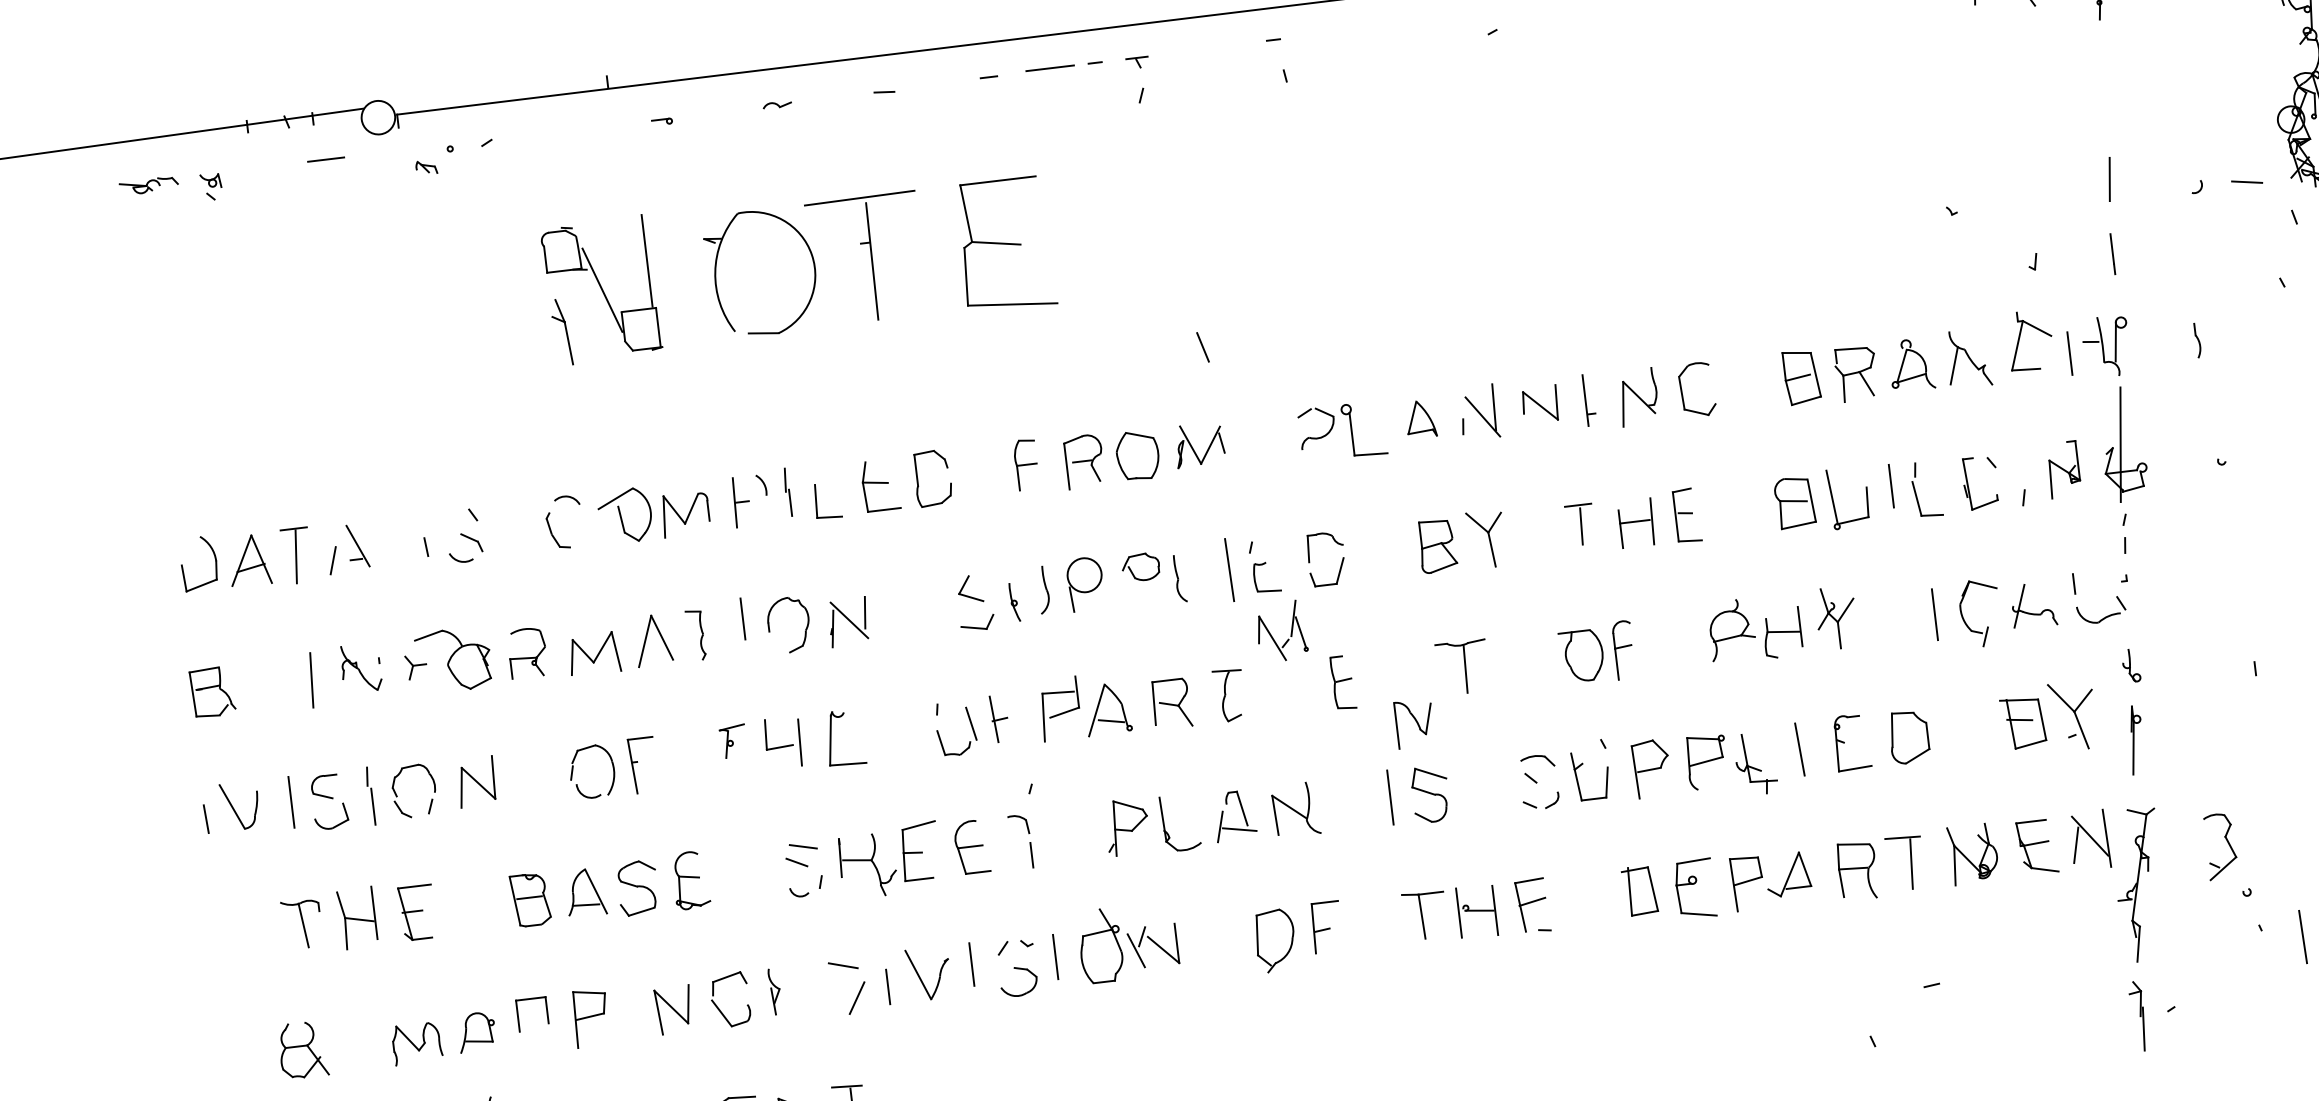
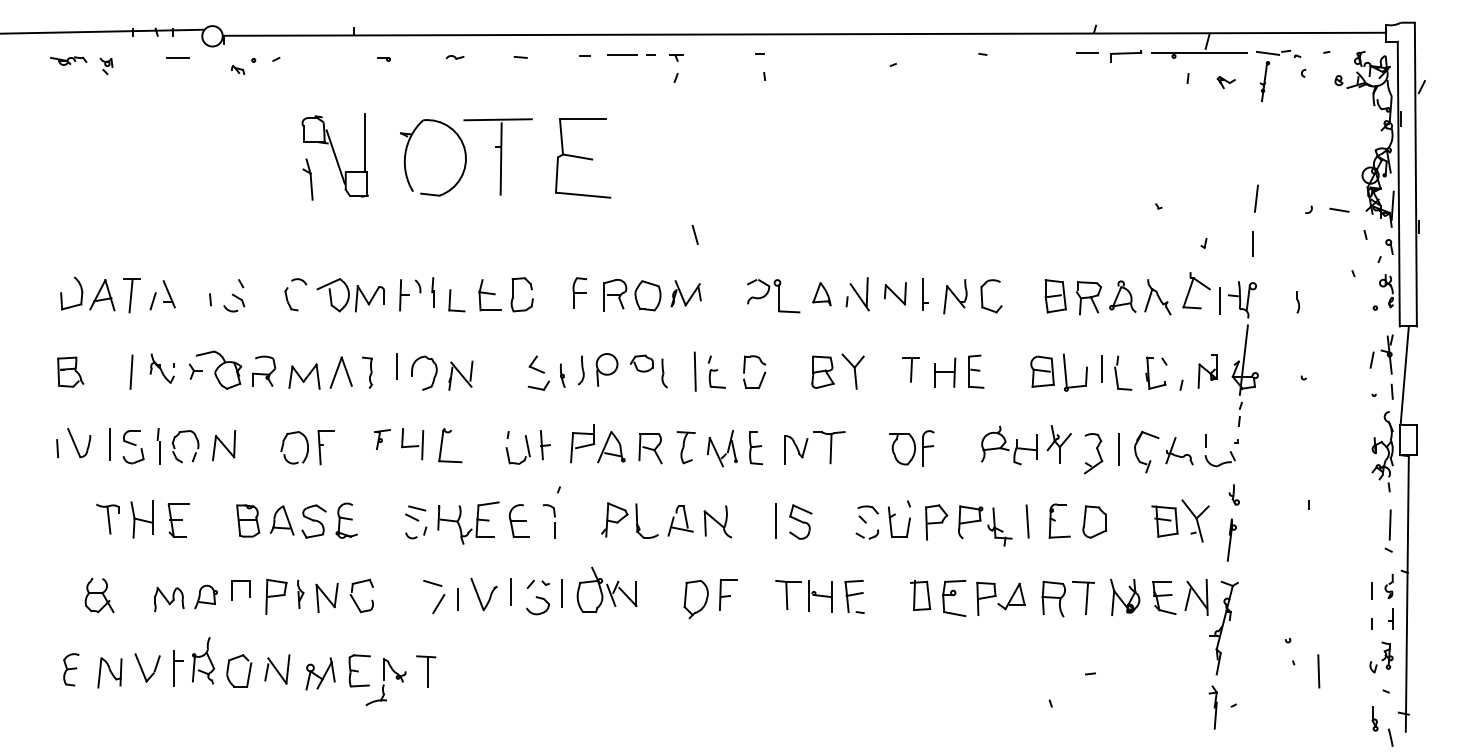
part: (1280, 631) -> (721, 448), moved
part: (1414, 722) -> (796, 449), moved
part: (2220, 846) -> (1093, 453), moved
part: (774, 990) -> (300, 593), moved

